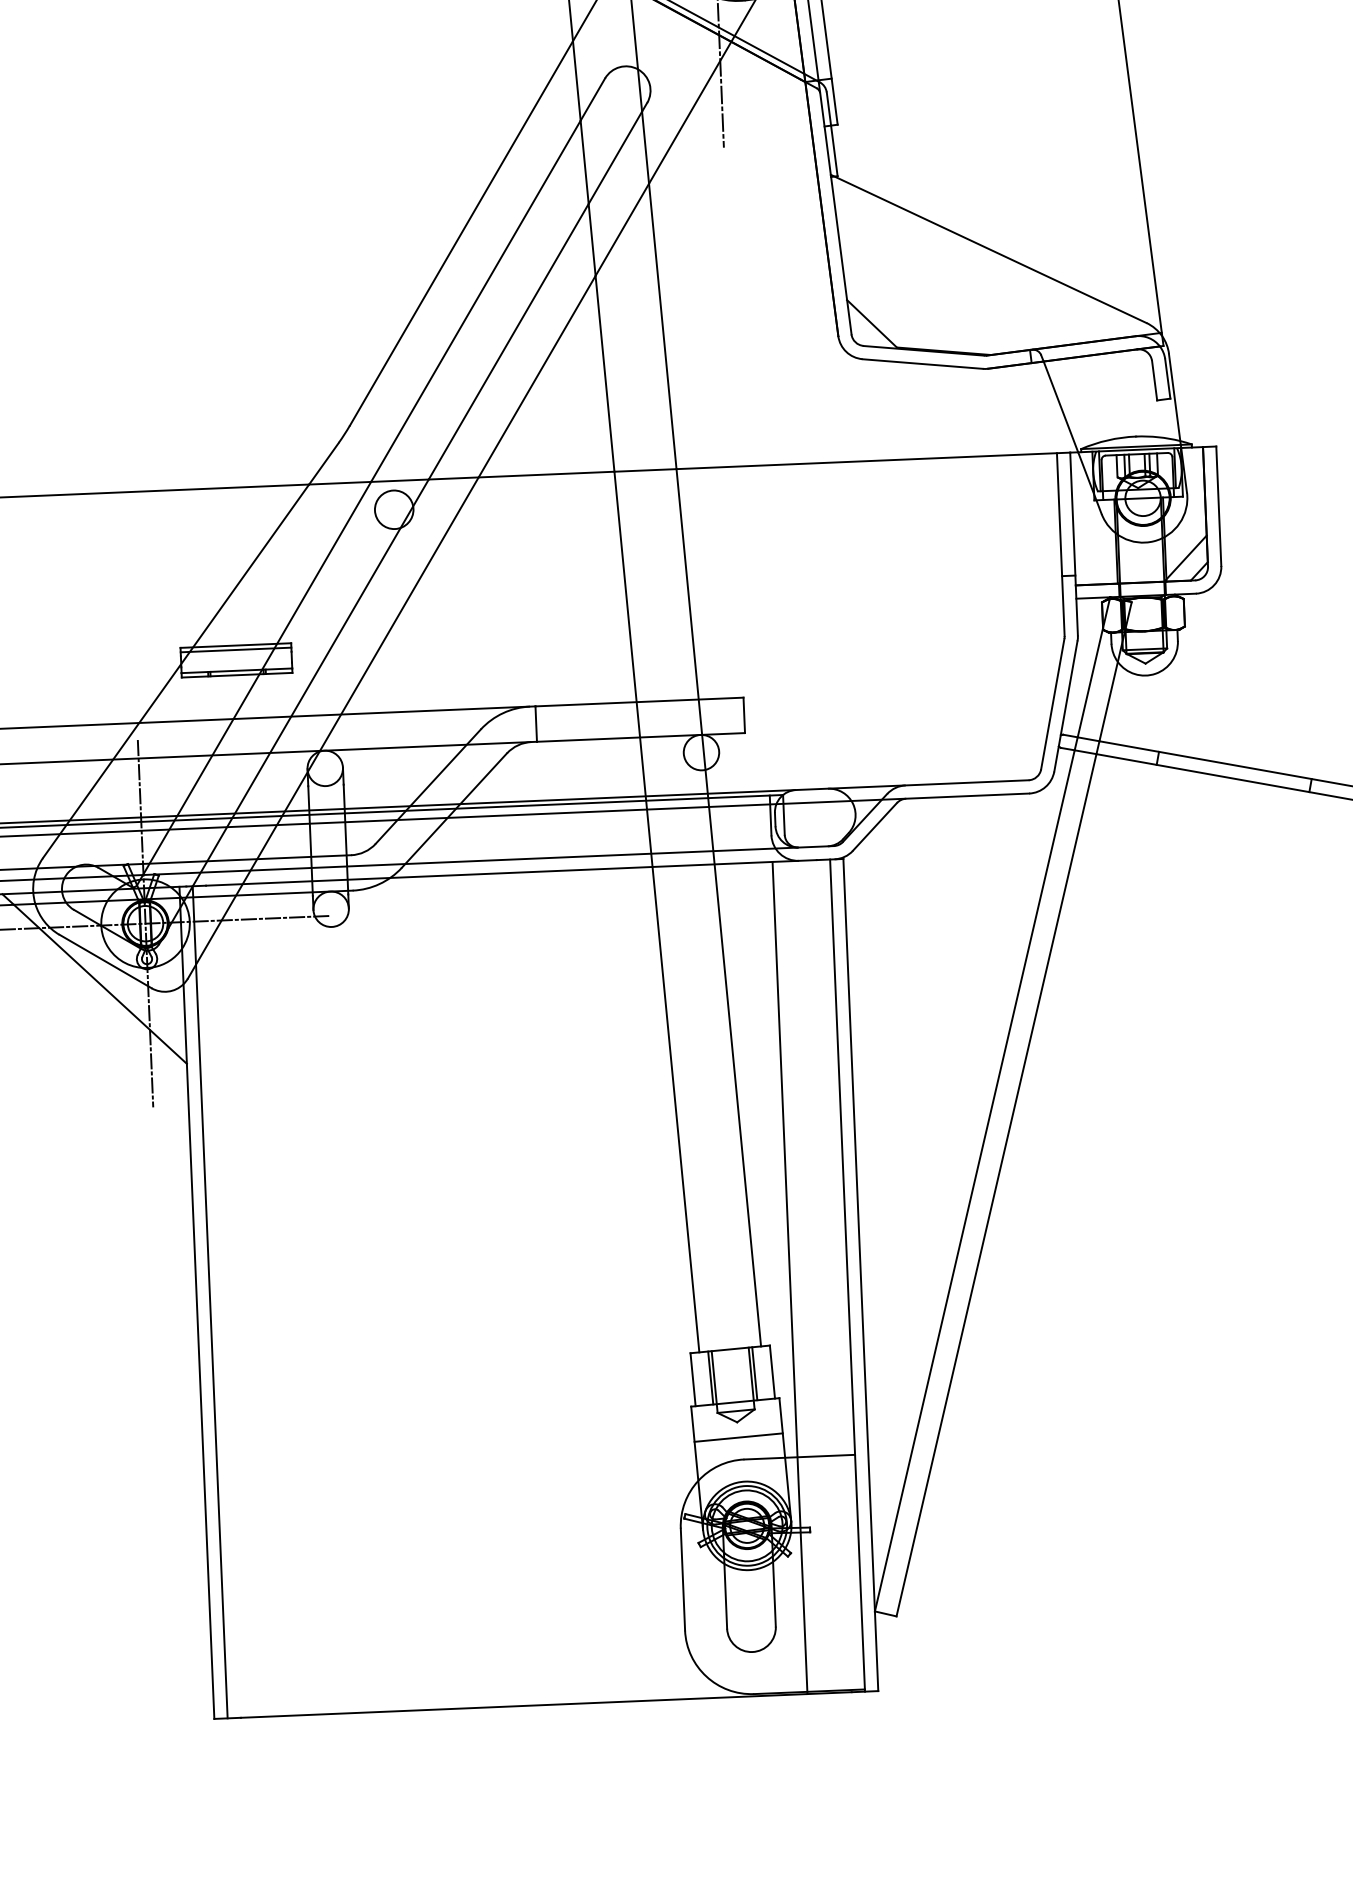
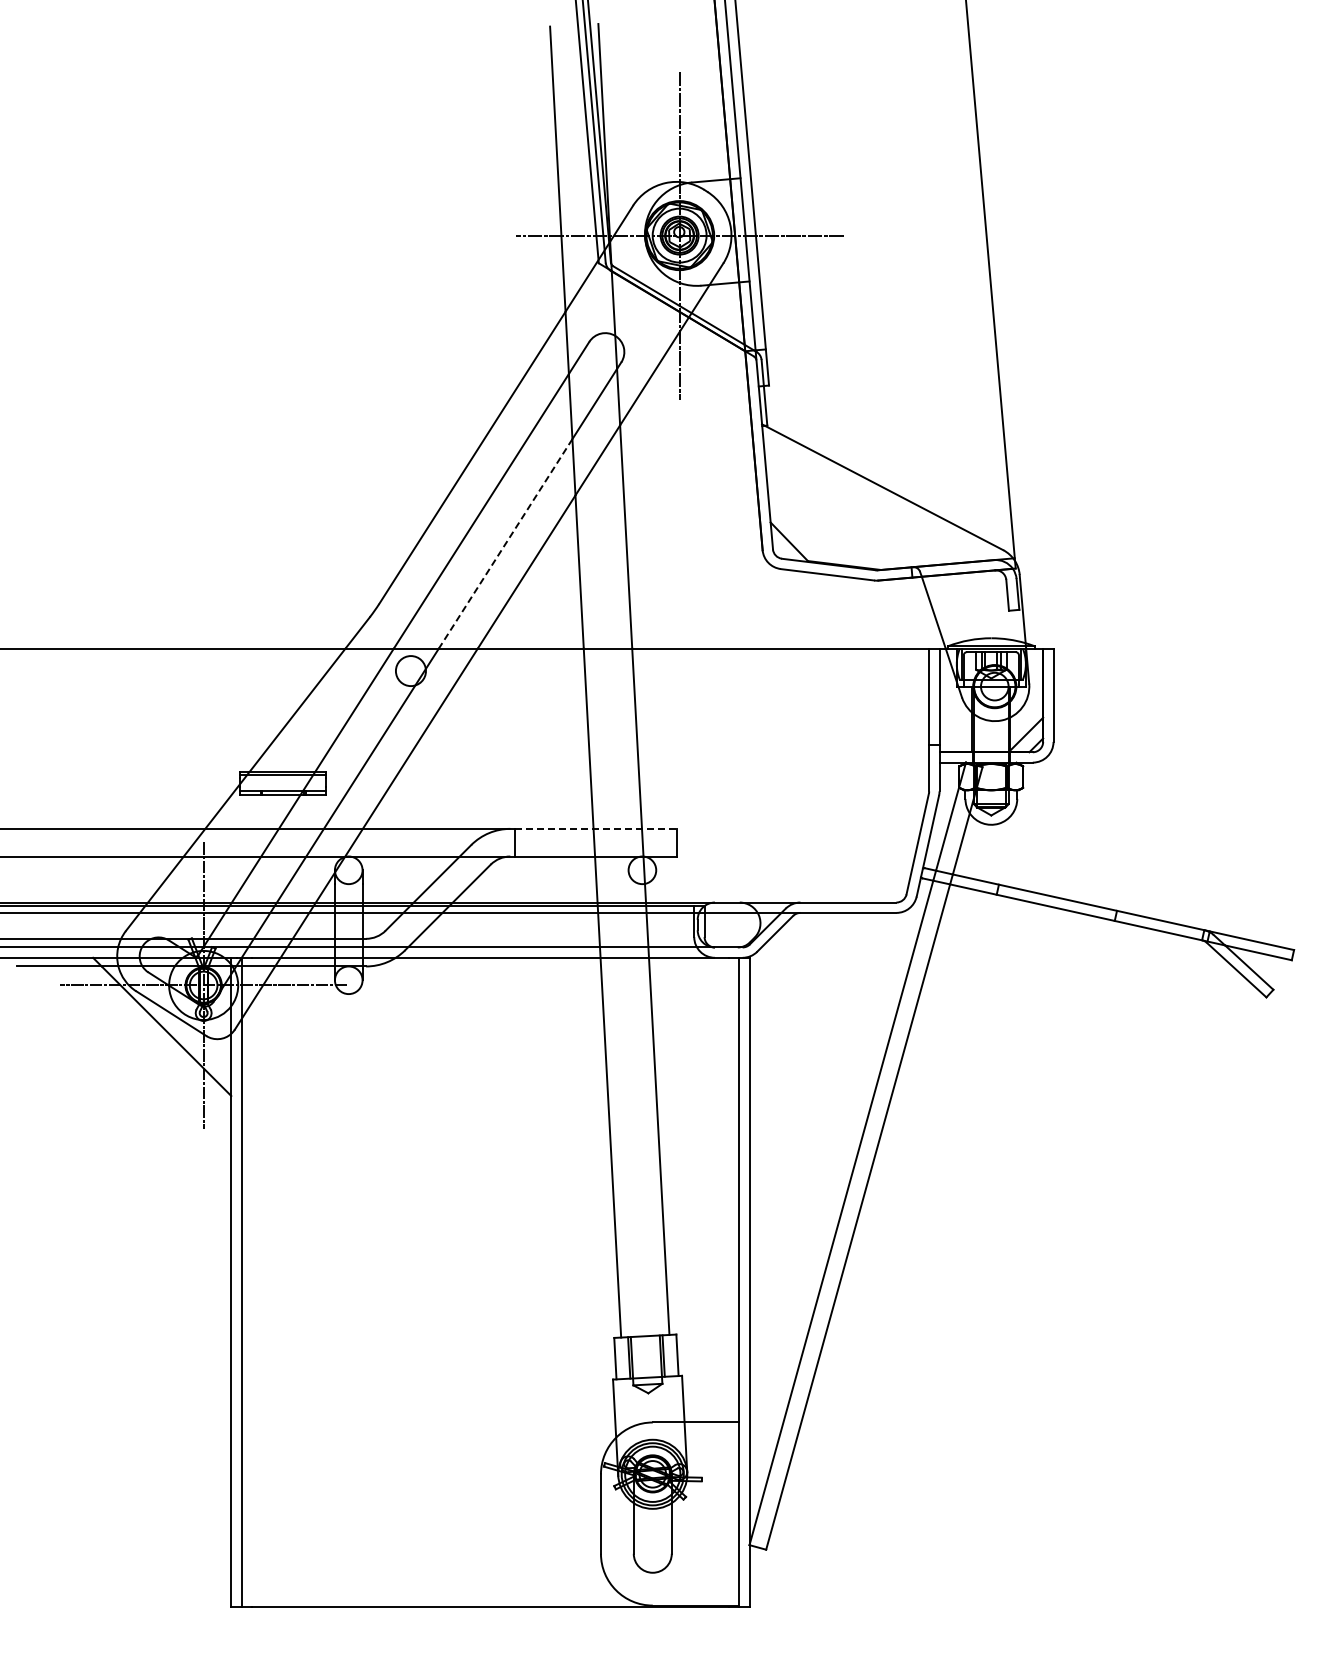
line: (508, 342) -> (505, 544), solid -> dashed
line: (640, 701) -> (596, 828), solid -> dashed
line: (790, 1277) -> (694, 1282), removed
line: (738, 1437) -> (648, 1405), removed

